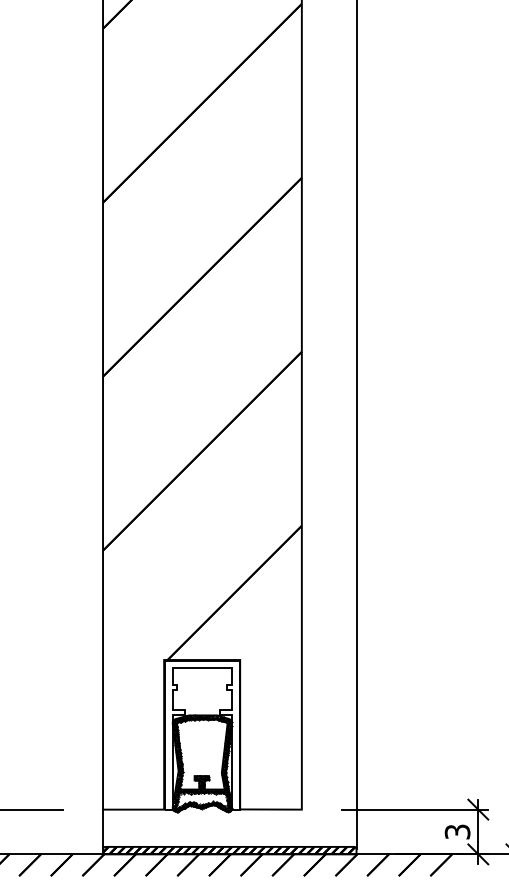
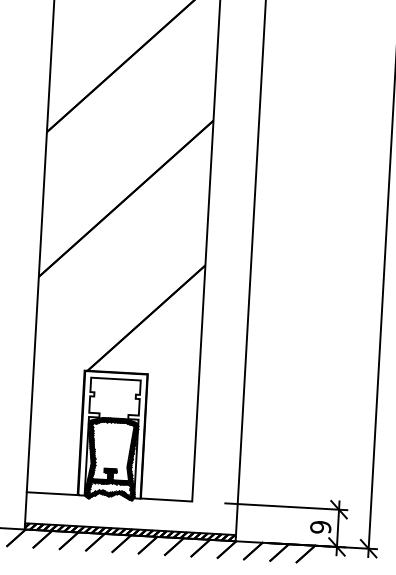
text: (457, 831) -> (320, 526), 3 -> 9

